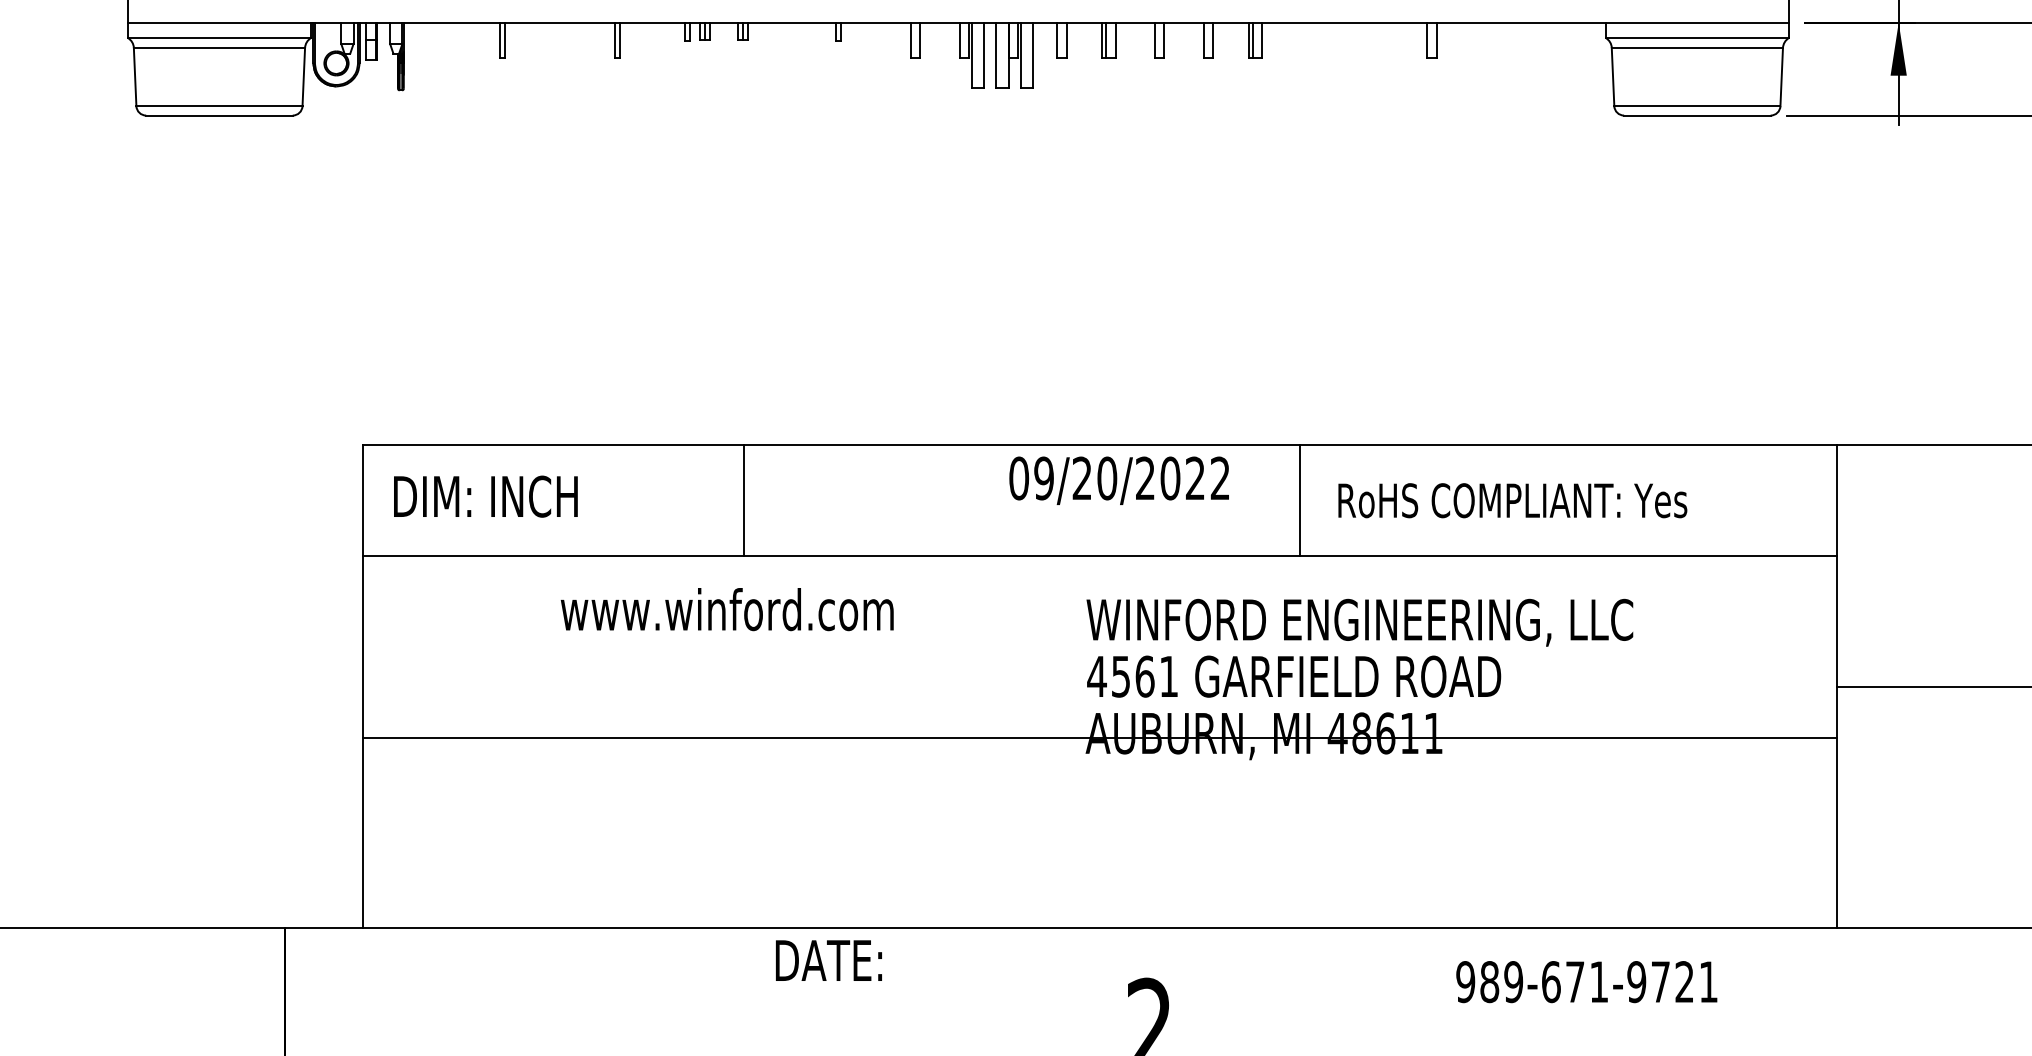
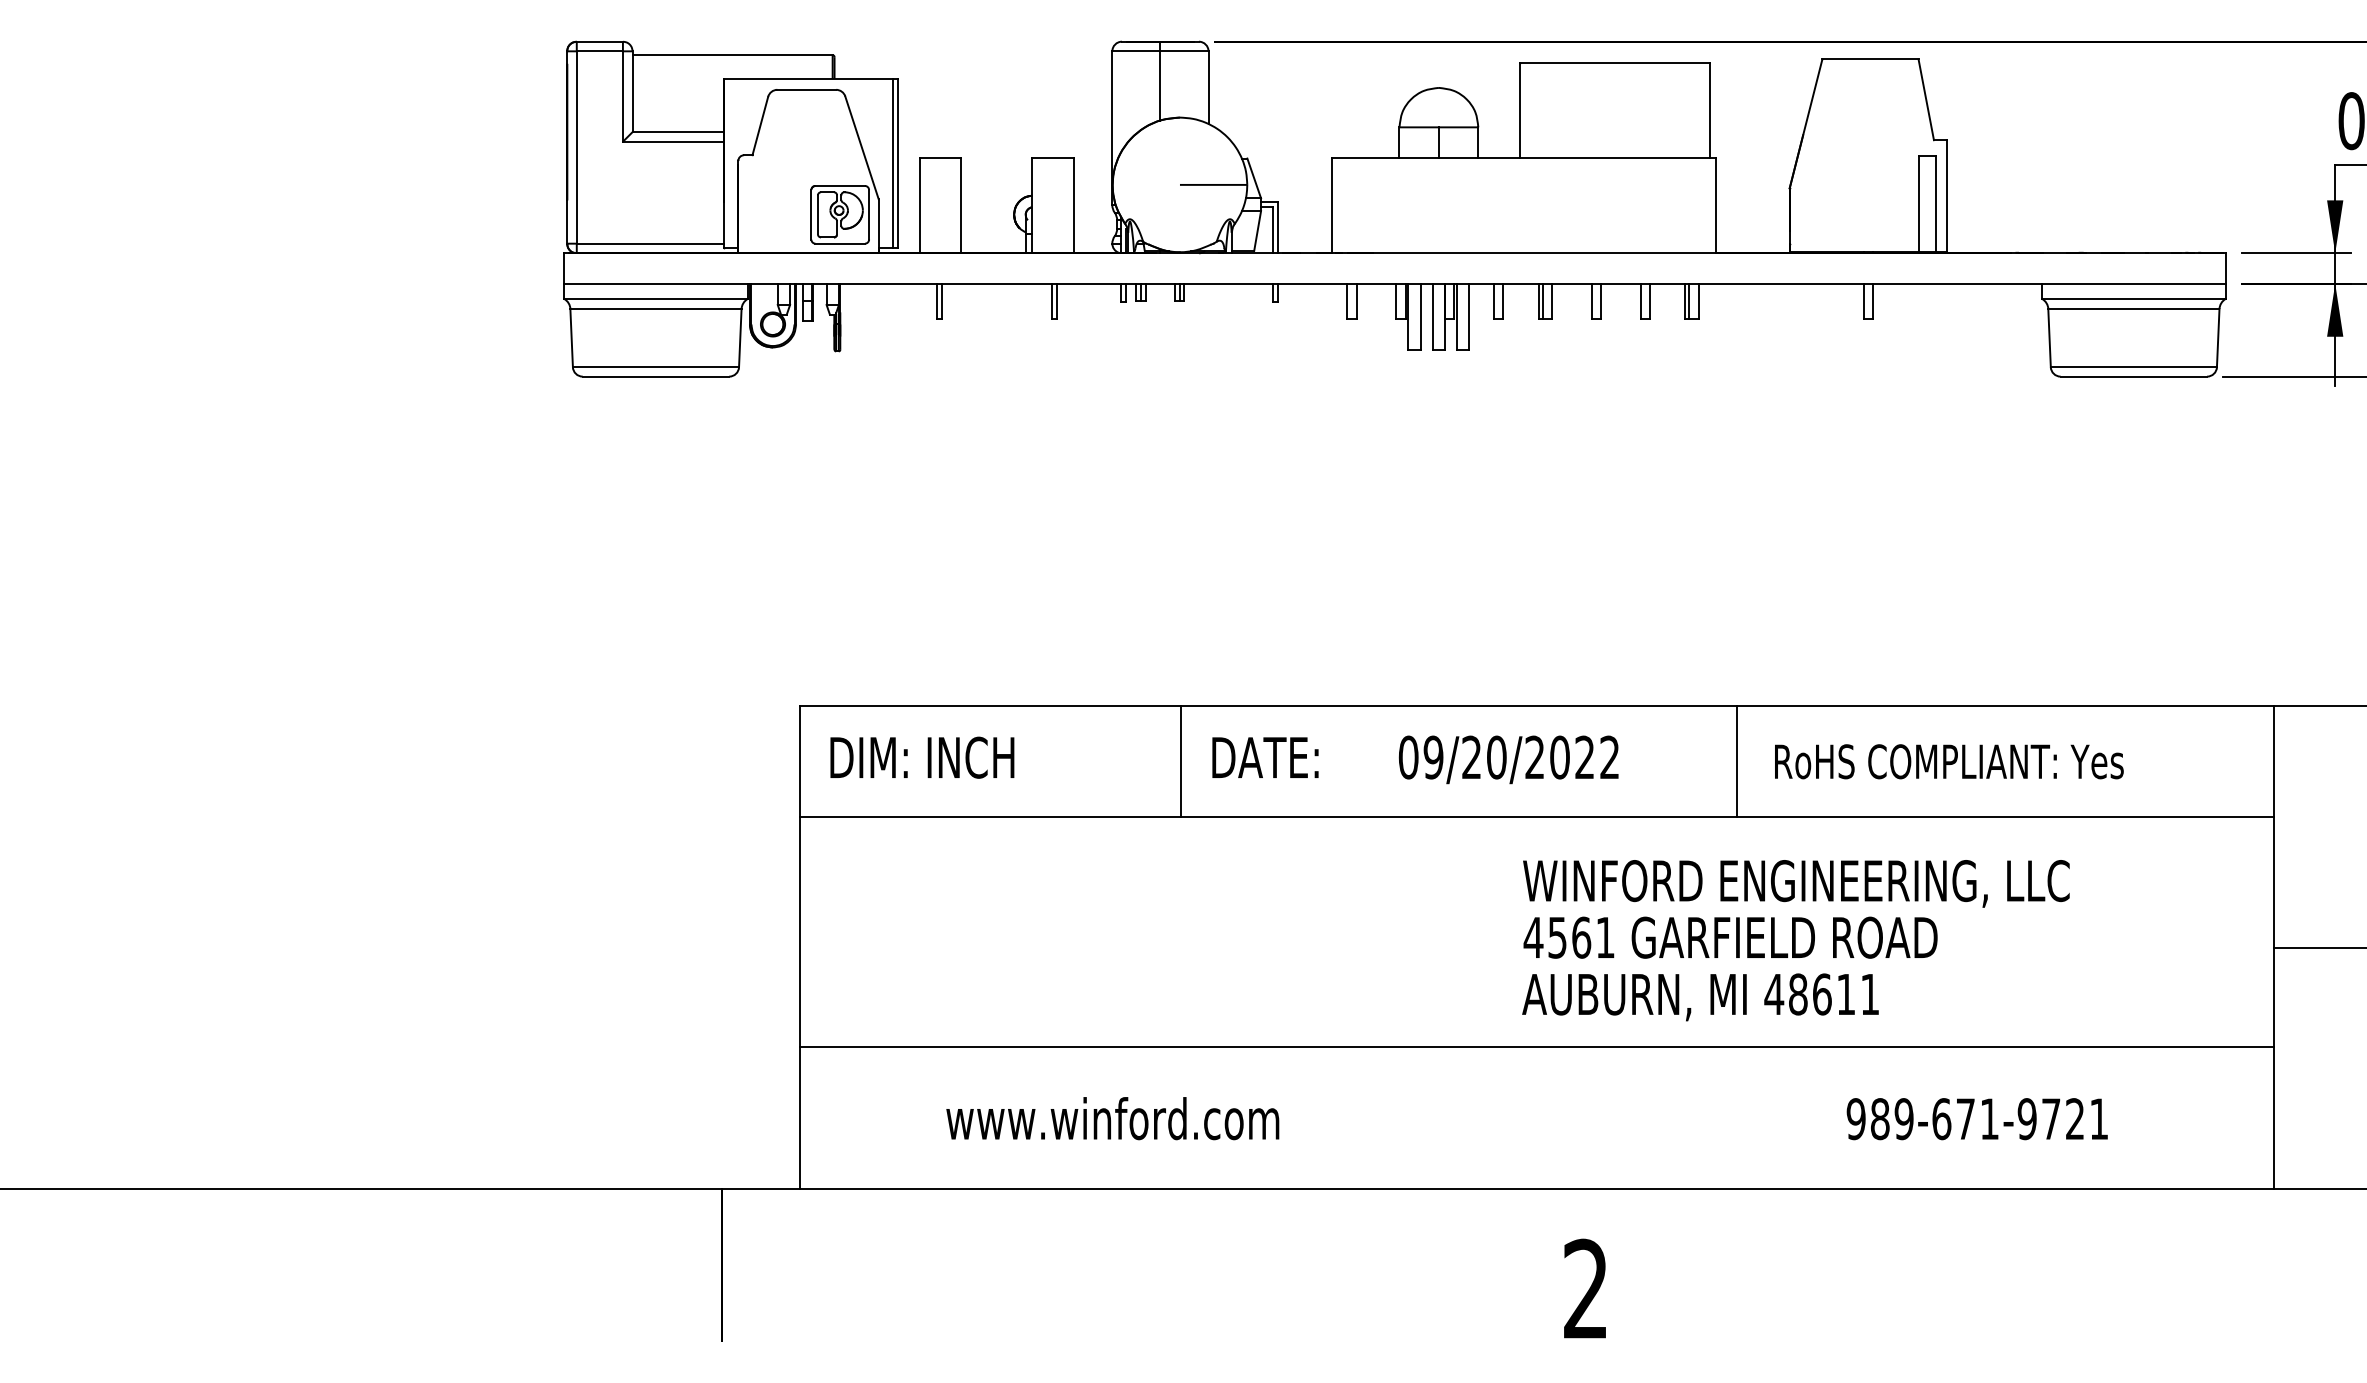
text: (1118, 480) -> (1508, 759), moved
text: (726, 609) -> (1112, 1118), moved
line: (1099, 737) -> (1536, 1046), moved
text: (828, 960) -> (1265, 757), moved
text: (1585, 982) -> (1976, 1119), moved

